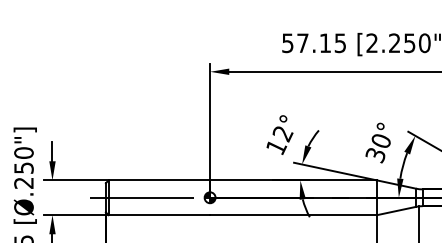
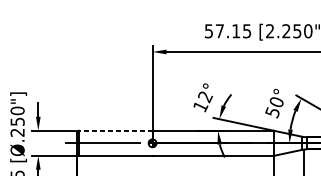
text: (375, 153) -> (272, 111), 30° -> 50°
line: (159, 180) -> (115, 130), solid -> dashed

